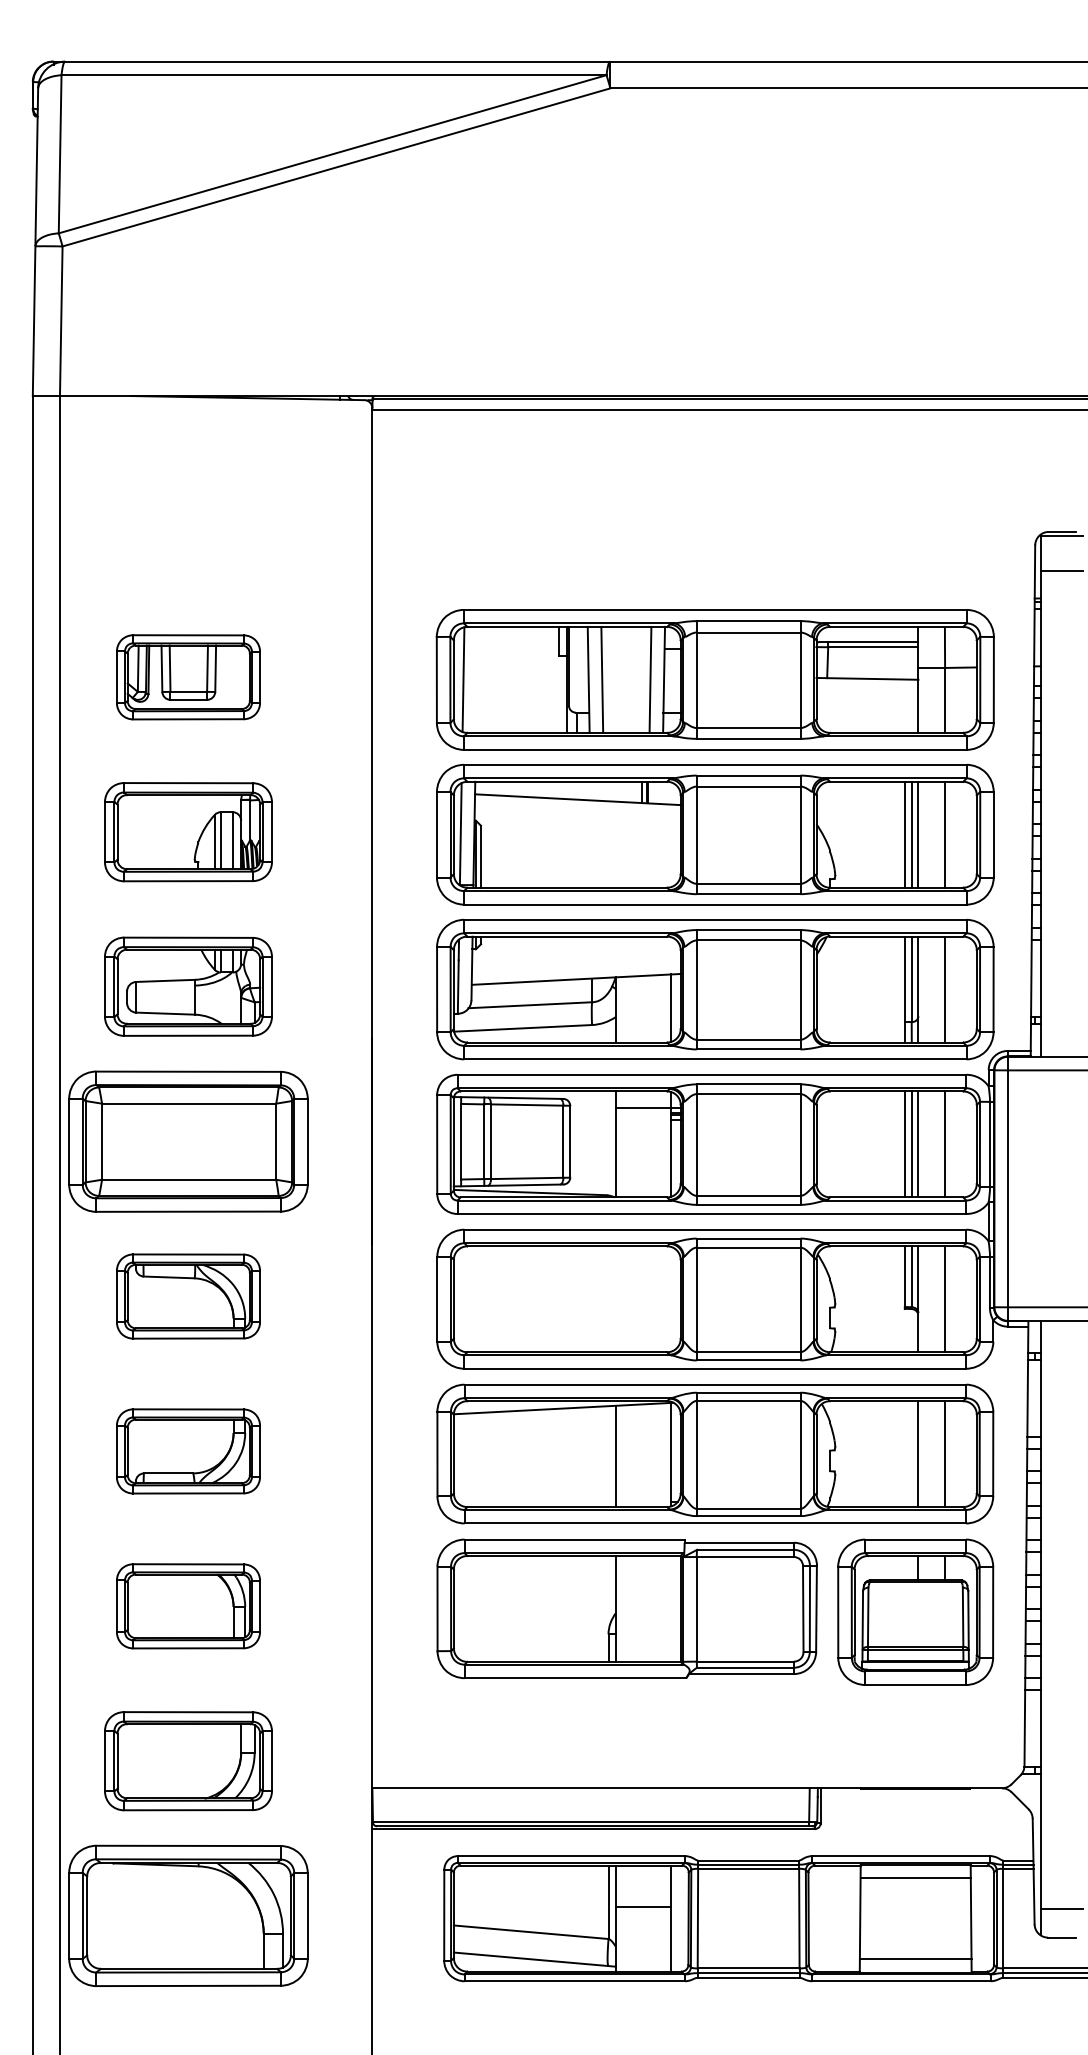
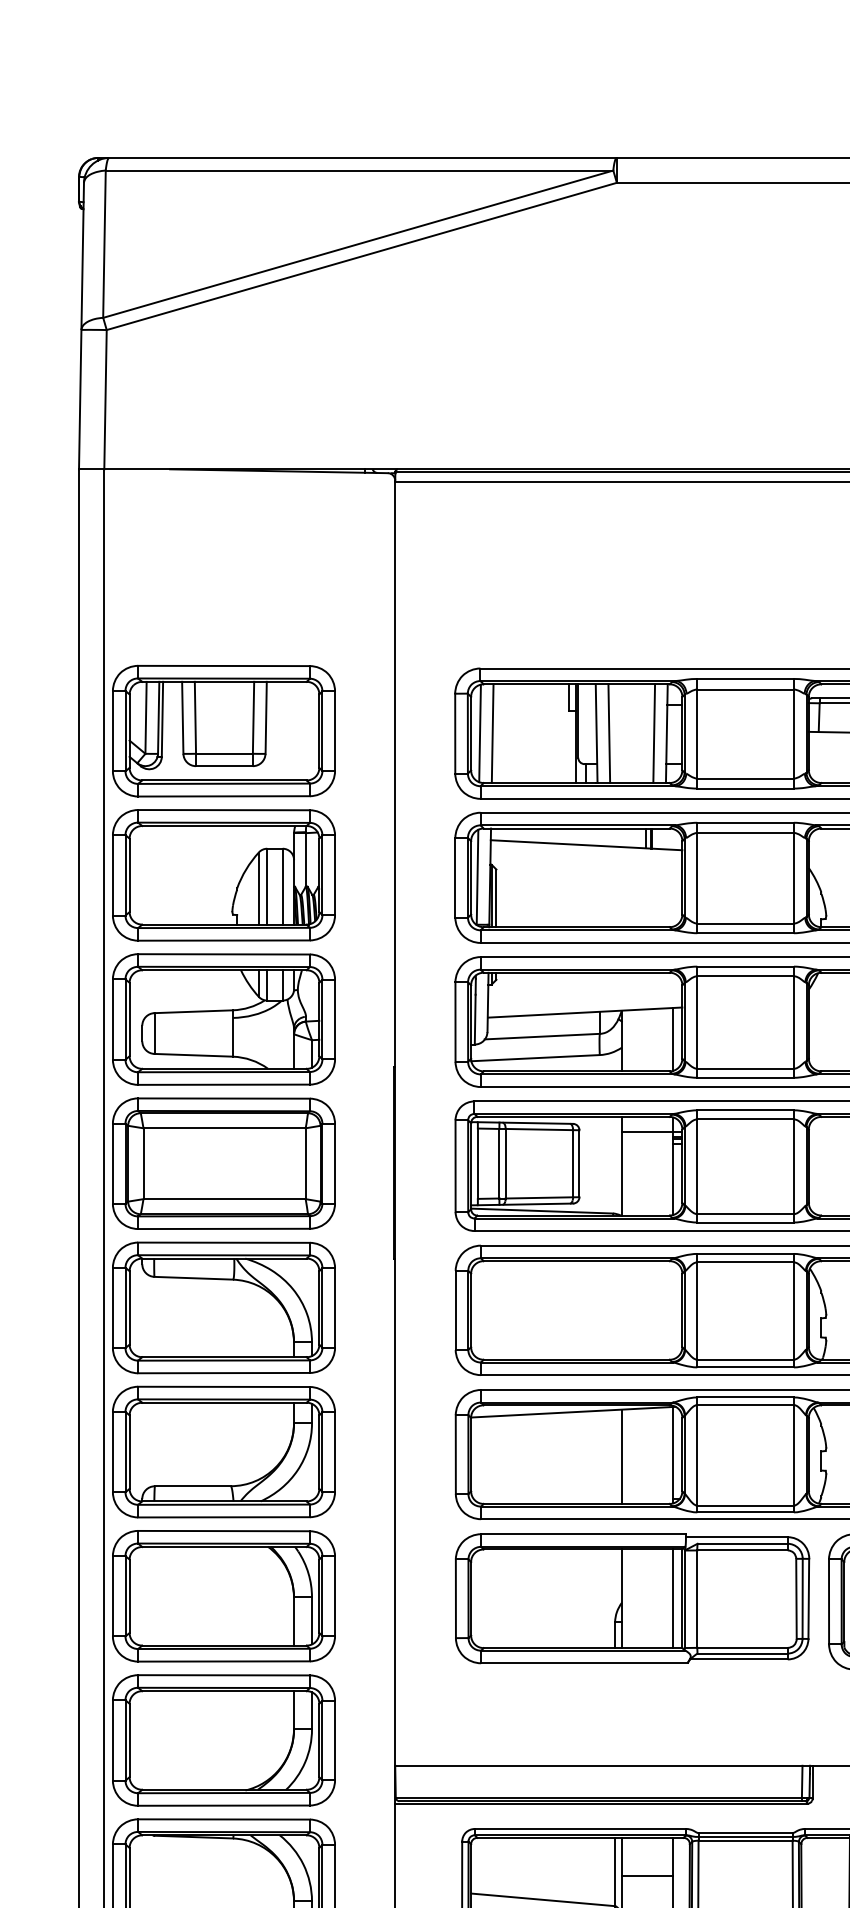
part: (188, 677) -> (223, 731), size x1.67
line: (476, 679) -> (492, 733), added
part: (188, 832) -> (223, 875), size x1.43
part: (188, 986) -> (223, 1019), size x1.43
part: (188, 1296) -> (223, 1307), size x1.67
part: (188, 1451) -> (223, 1452), size x1.67
part: (188, 1606) -> (223, 1596), size x1.67
line: (671, 1608) -> (673, 1598), added
part: (188, 1761) -> (223, 1740), size x1.43

